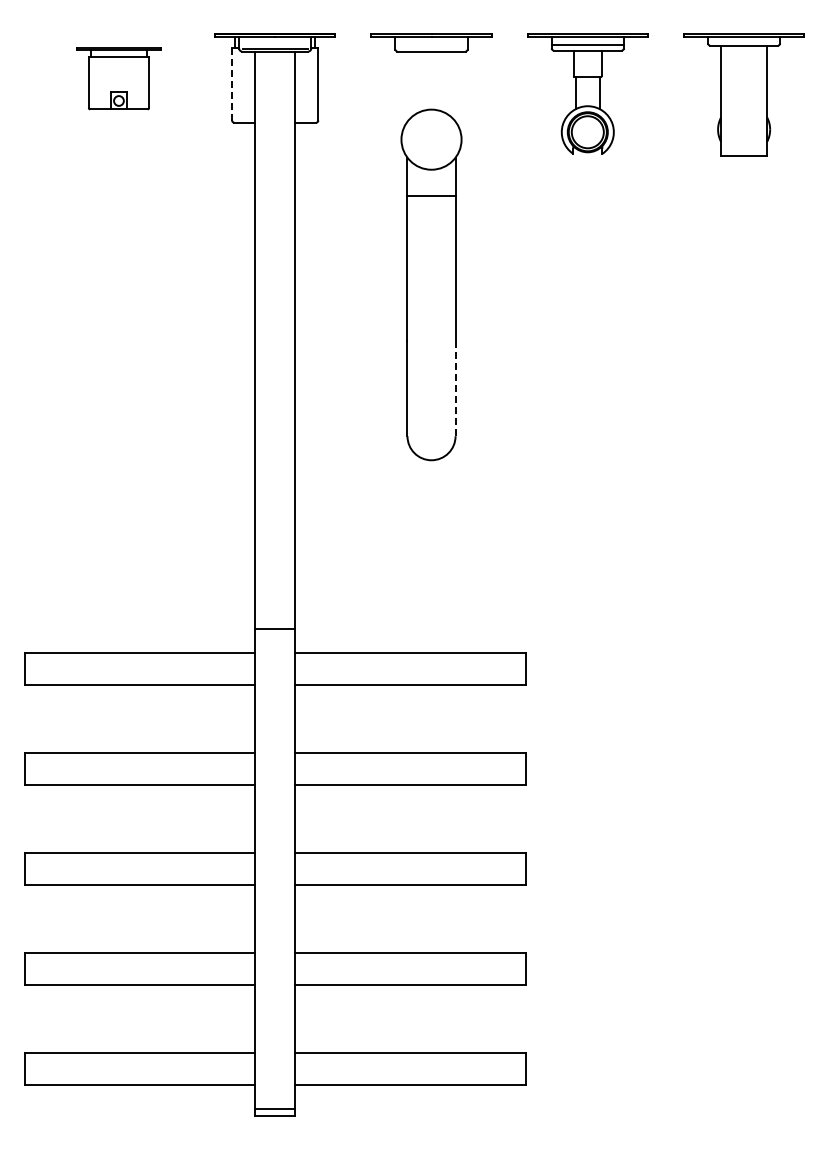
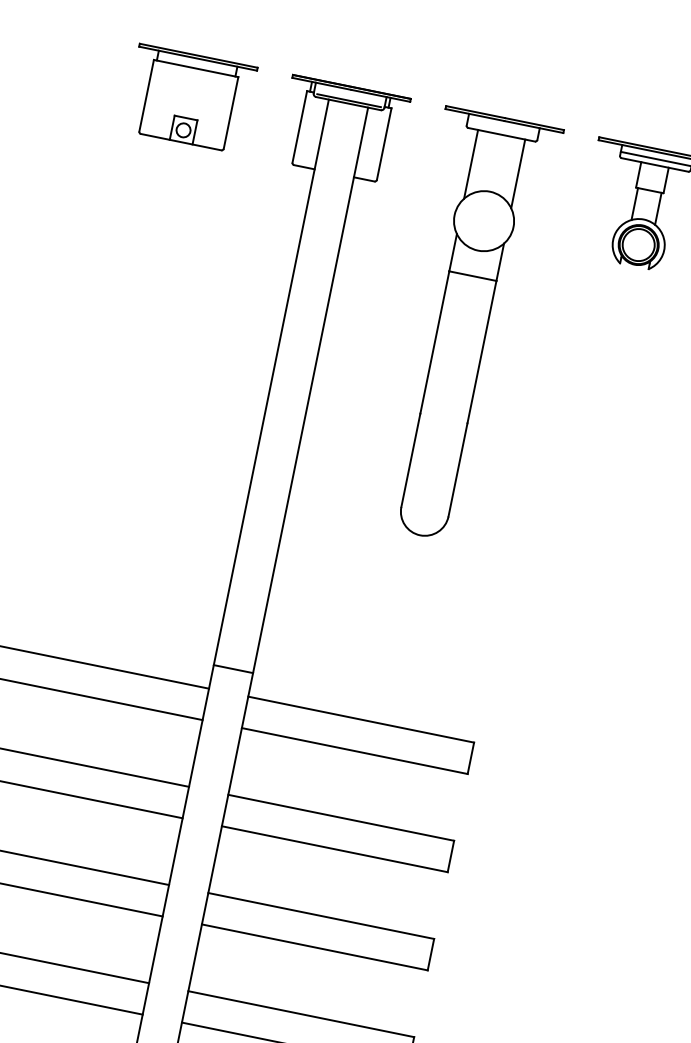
part: (118, 78) -> (189, 98), size x1.43
line: (232, 84) -> (300, 127), dashed -> solid
line: (407, 86) -> (471, 164), added
line: (455, 86) -> (518, 173), added
line: (455, 388) -> (457, 469), dashed -> solid

